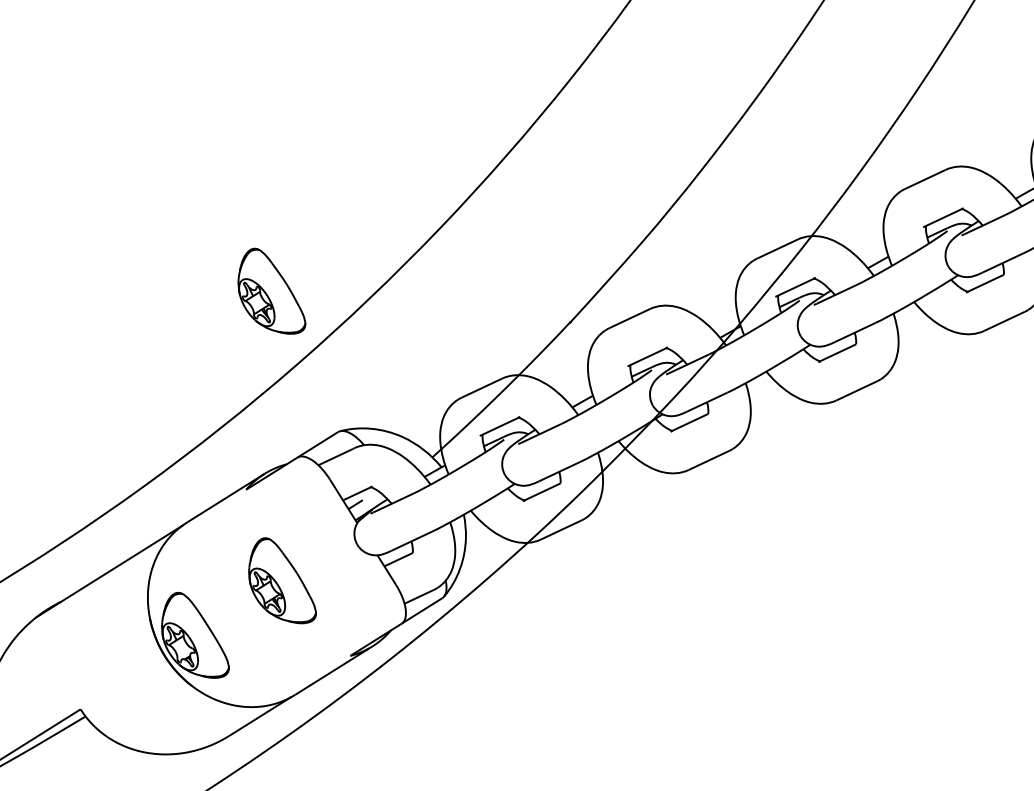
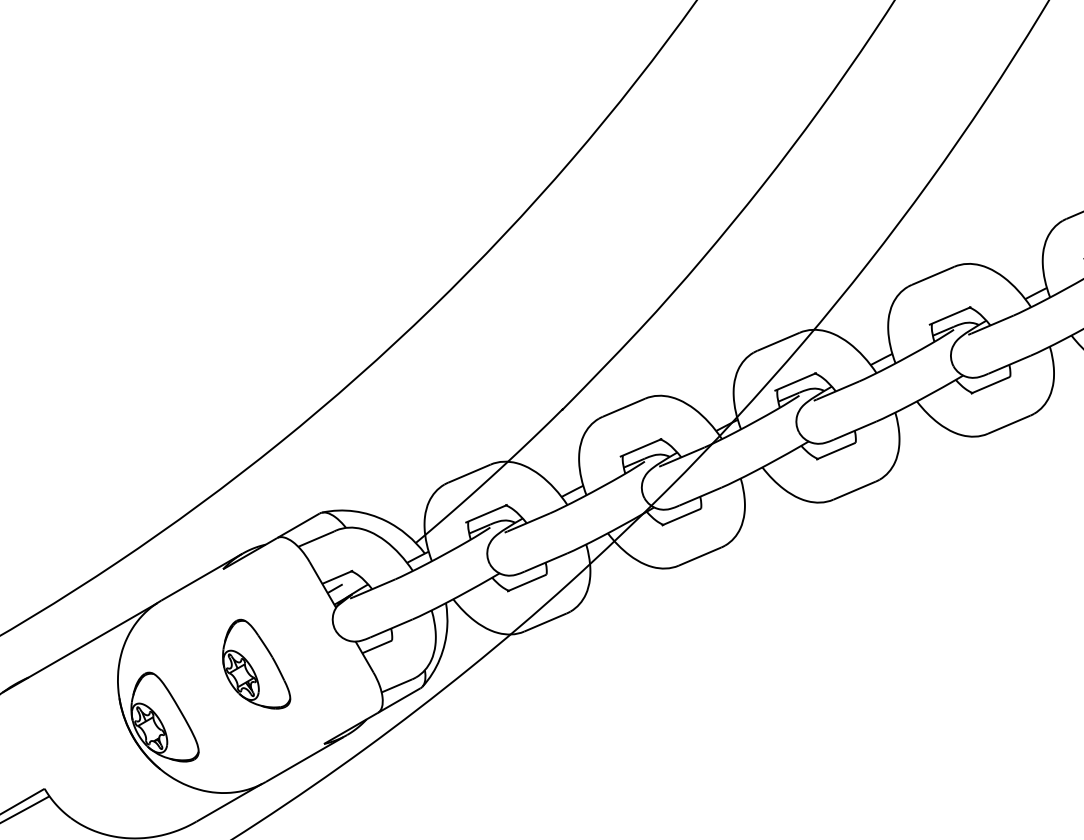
part: (271, 290) -> (256, 365), removed

